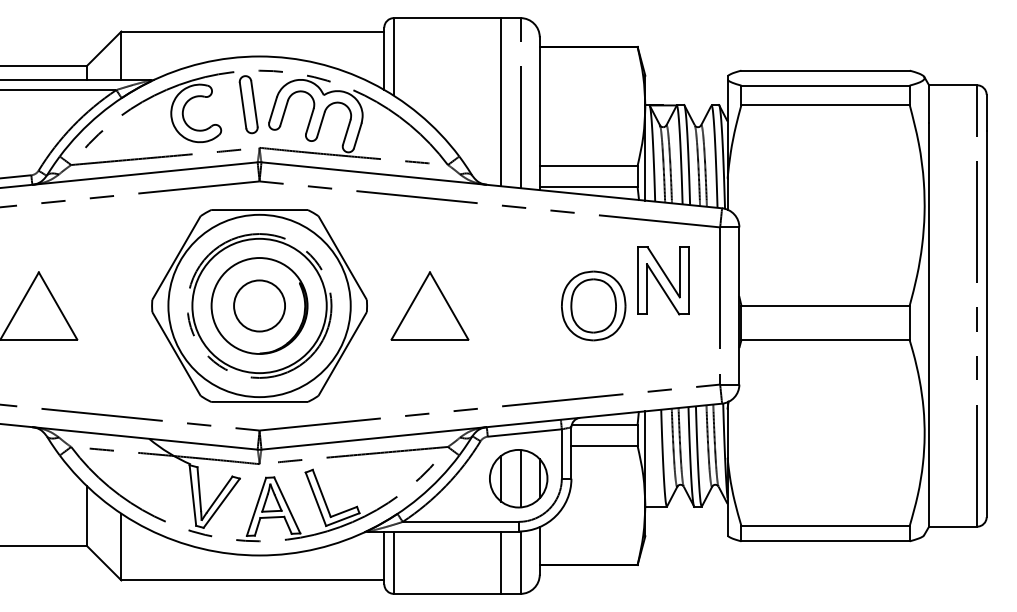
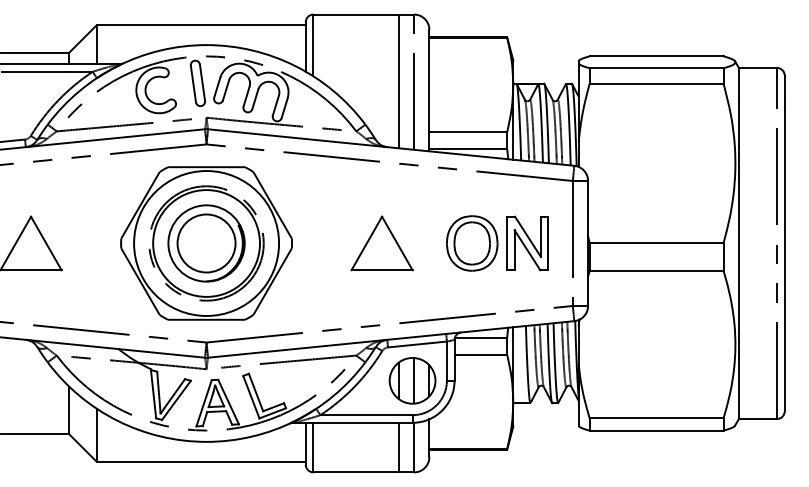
part: (663, 280) -> (527, 243), moved
circle: (259, 306) -> (206, 243), size x1.43
part: (429, 306) -> (381, 243), moved

